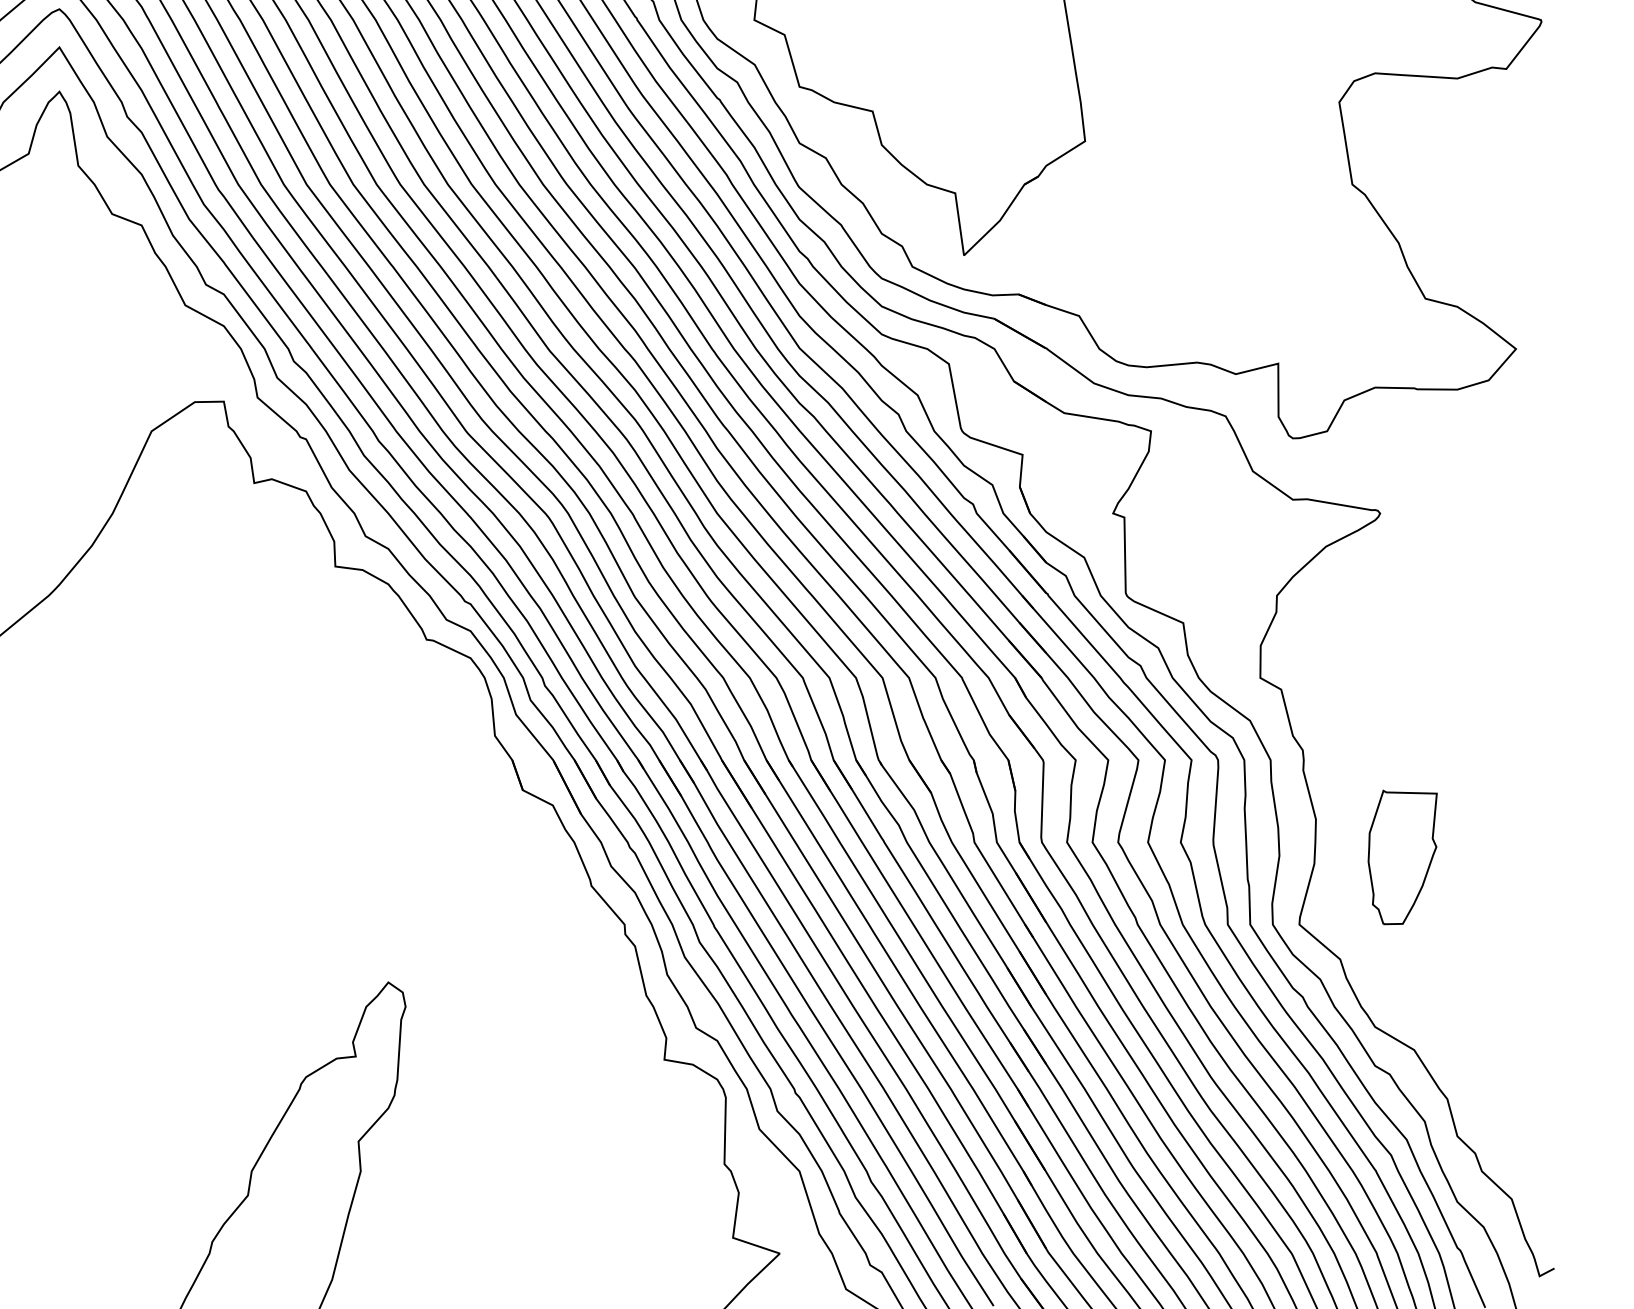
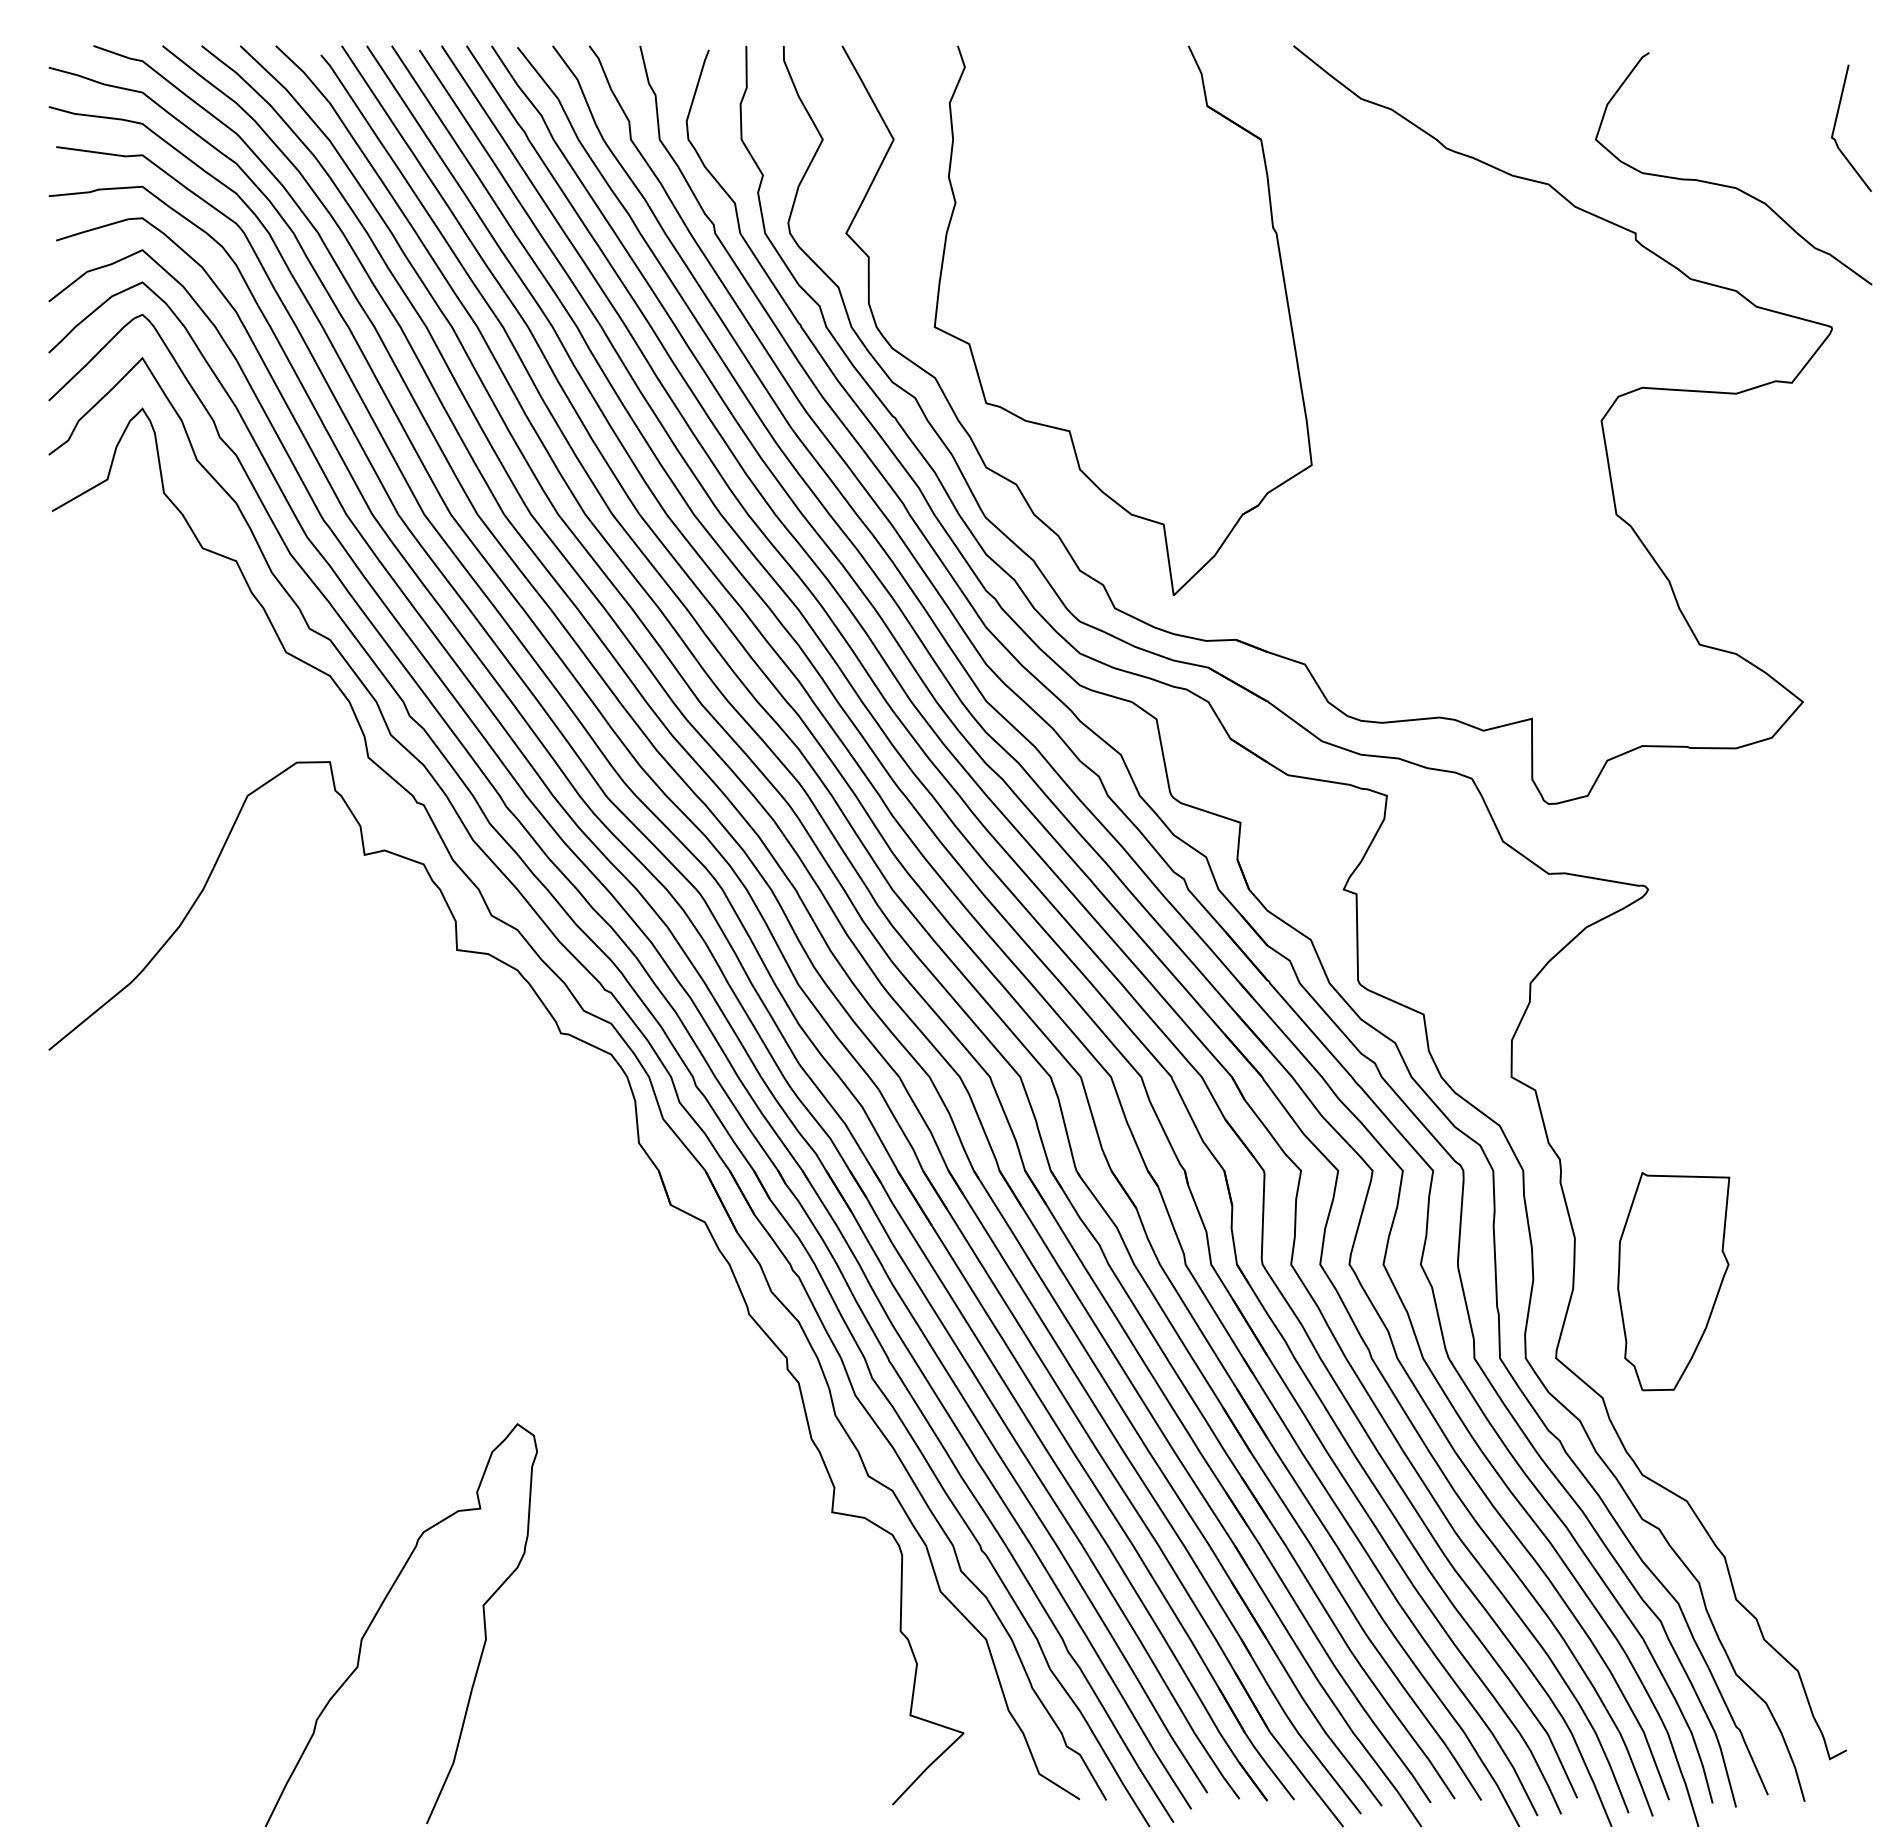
part: (1402, 857) -> (1673, 1281), size x1.43

